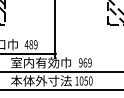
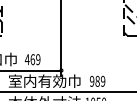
text: (31, 44) -> (33, 59), 489 -> 469
text: (85, 62) -> (97, 80), 969 -> 989

